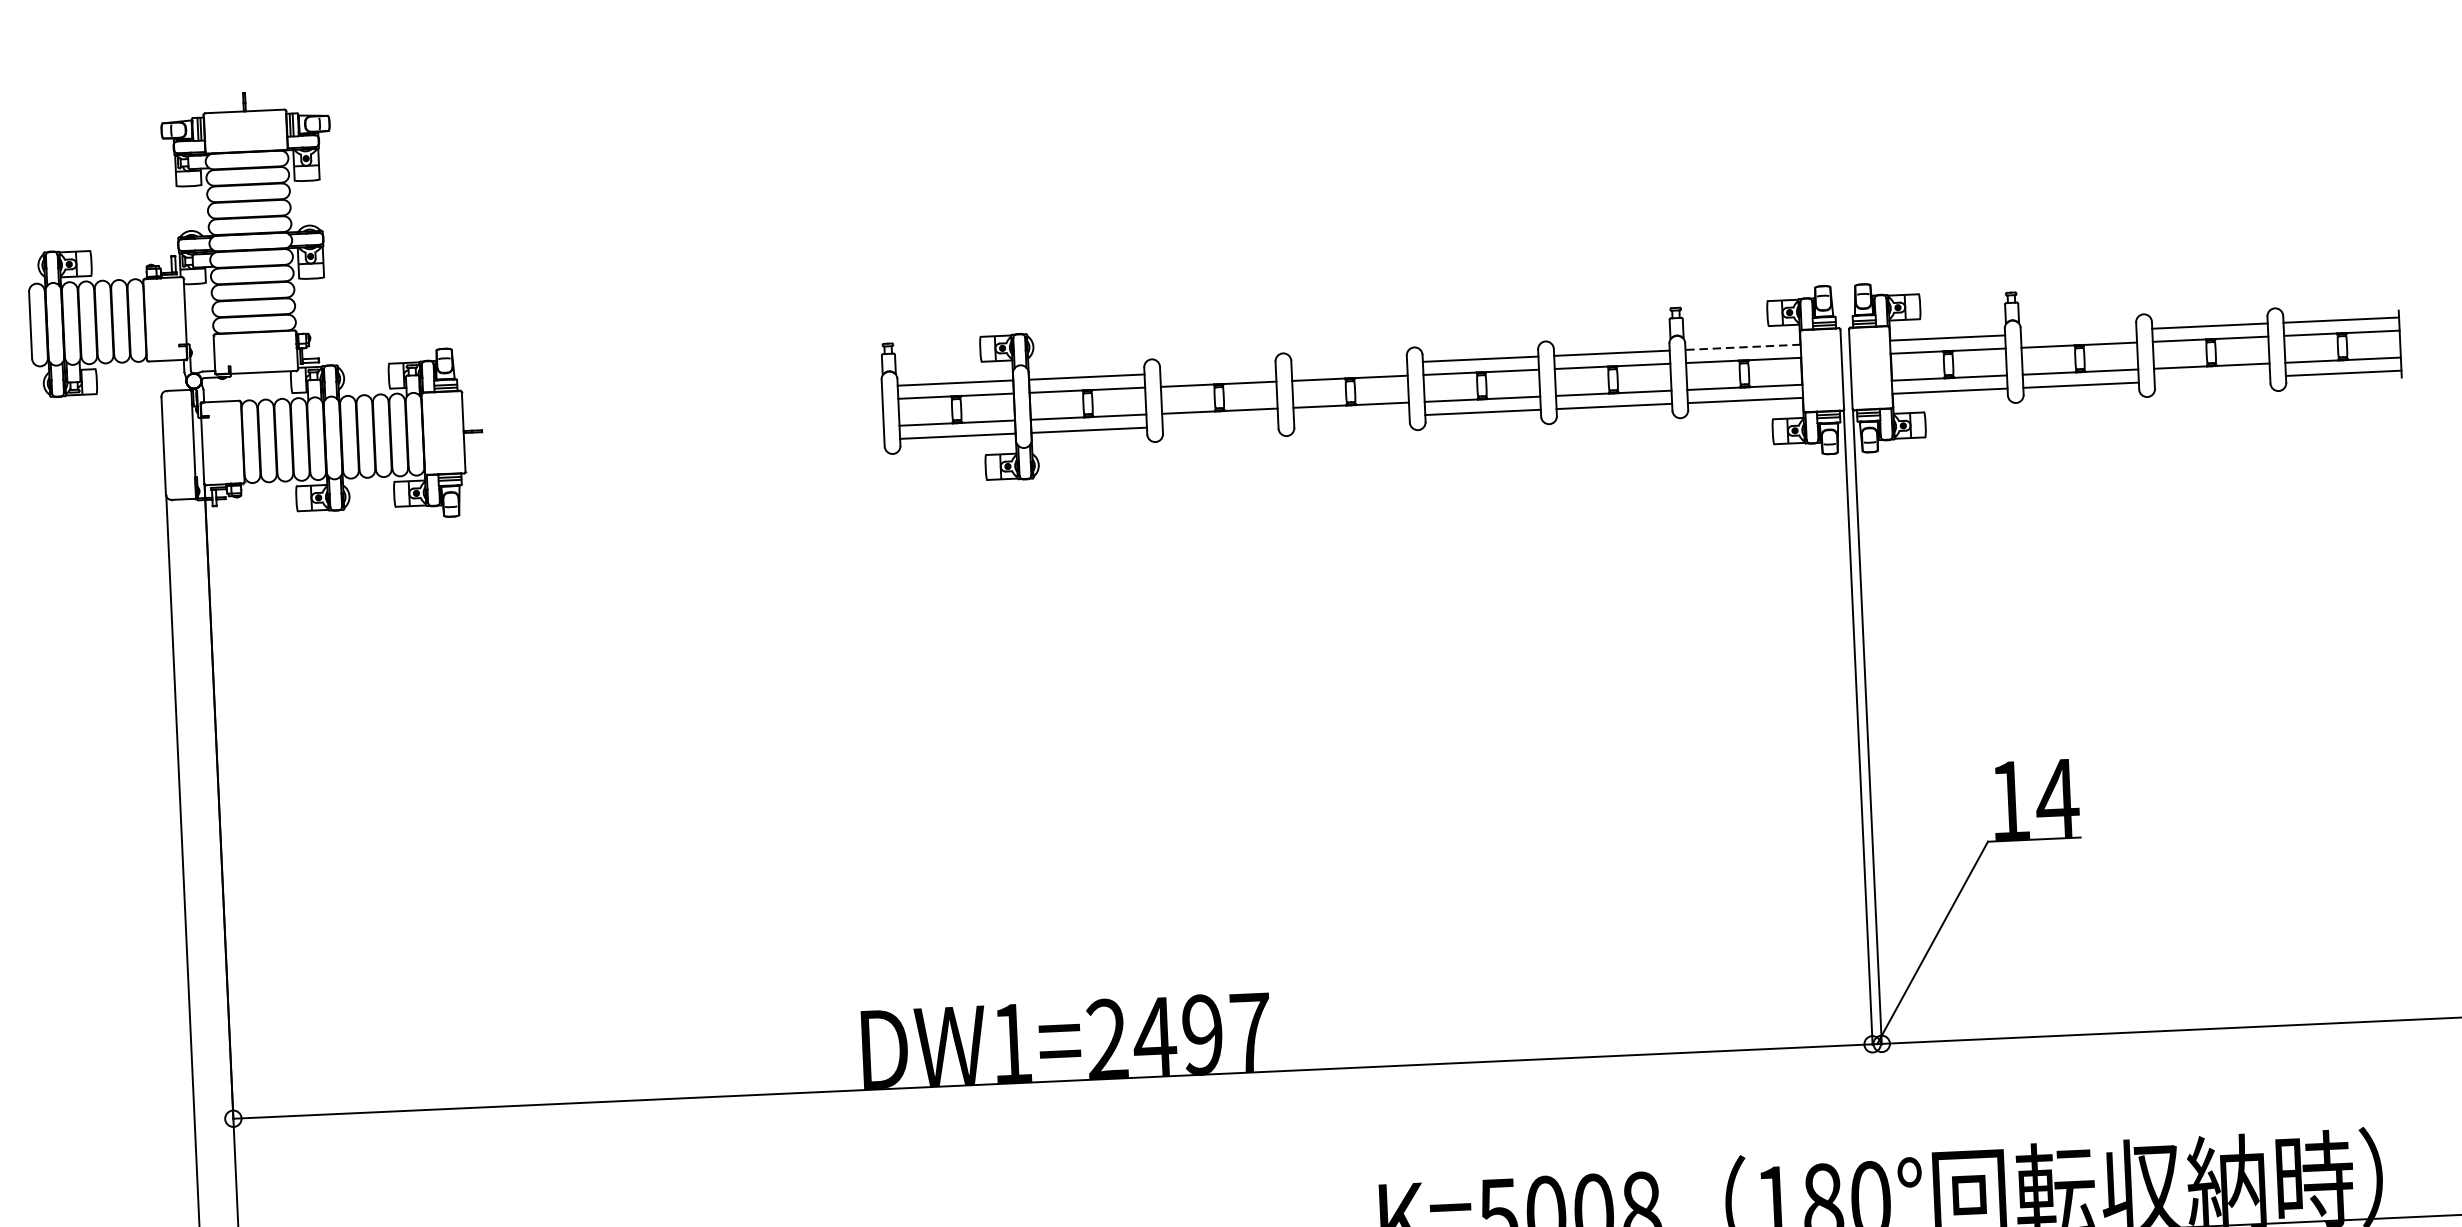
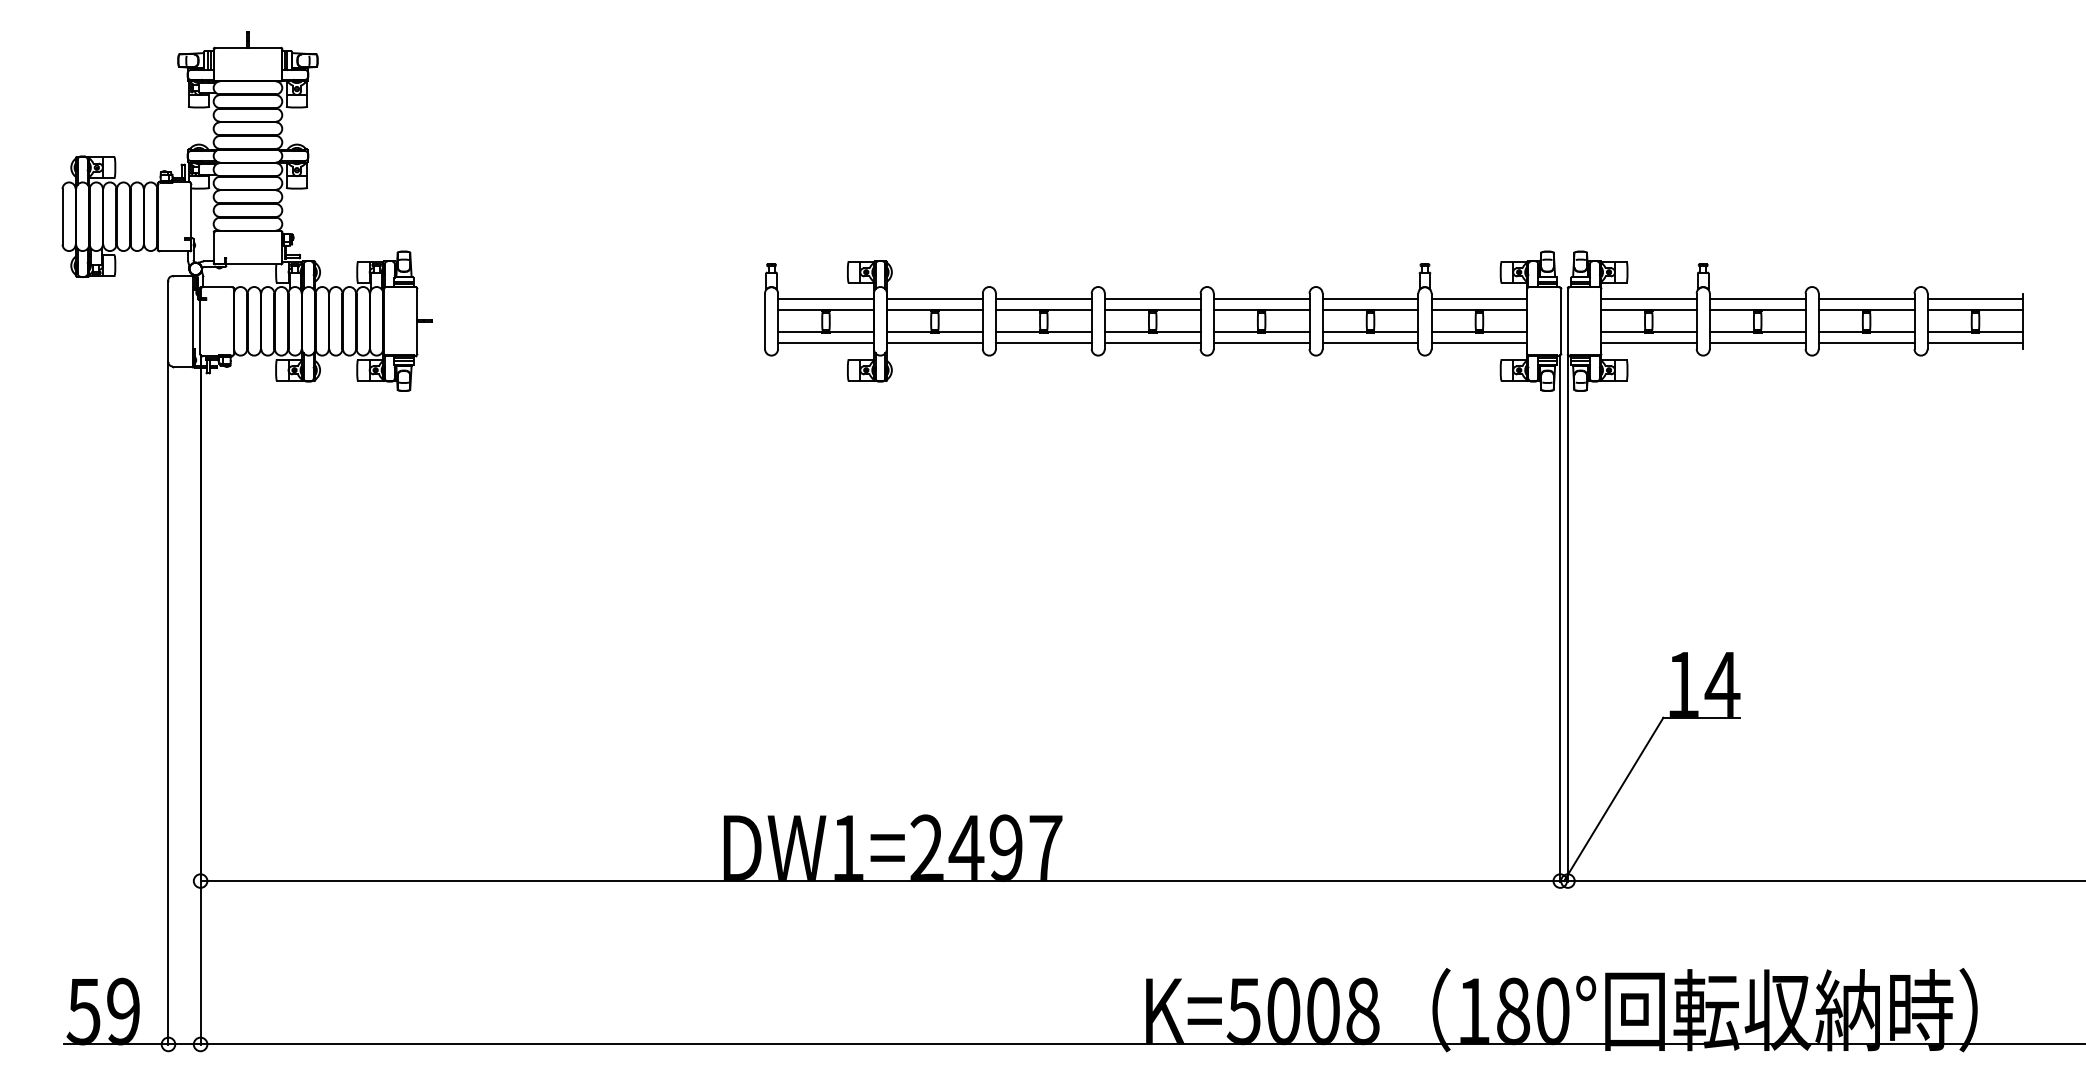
line: (2078, 332) -> (1757, 299), added
line: (1743, 347) -> (1479, 299), dashed -> solid
line: (1349, 365) -> (1152, 299), added
line: (1217, 371) -> (1043, 299), added
line: (2212, 379) -> (1866, 343), added
line: (1351, 418) -> (1152, 343), added
line: (1220, 424) -> (1043, 343), added

